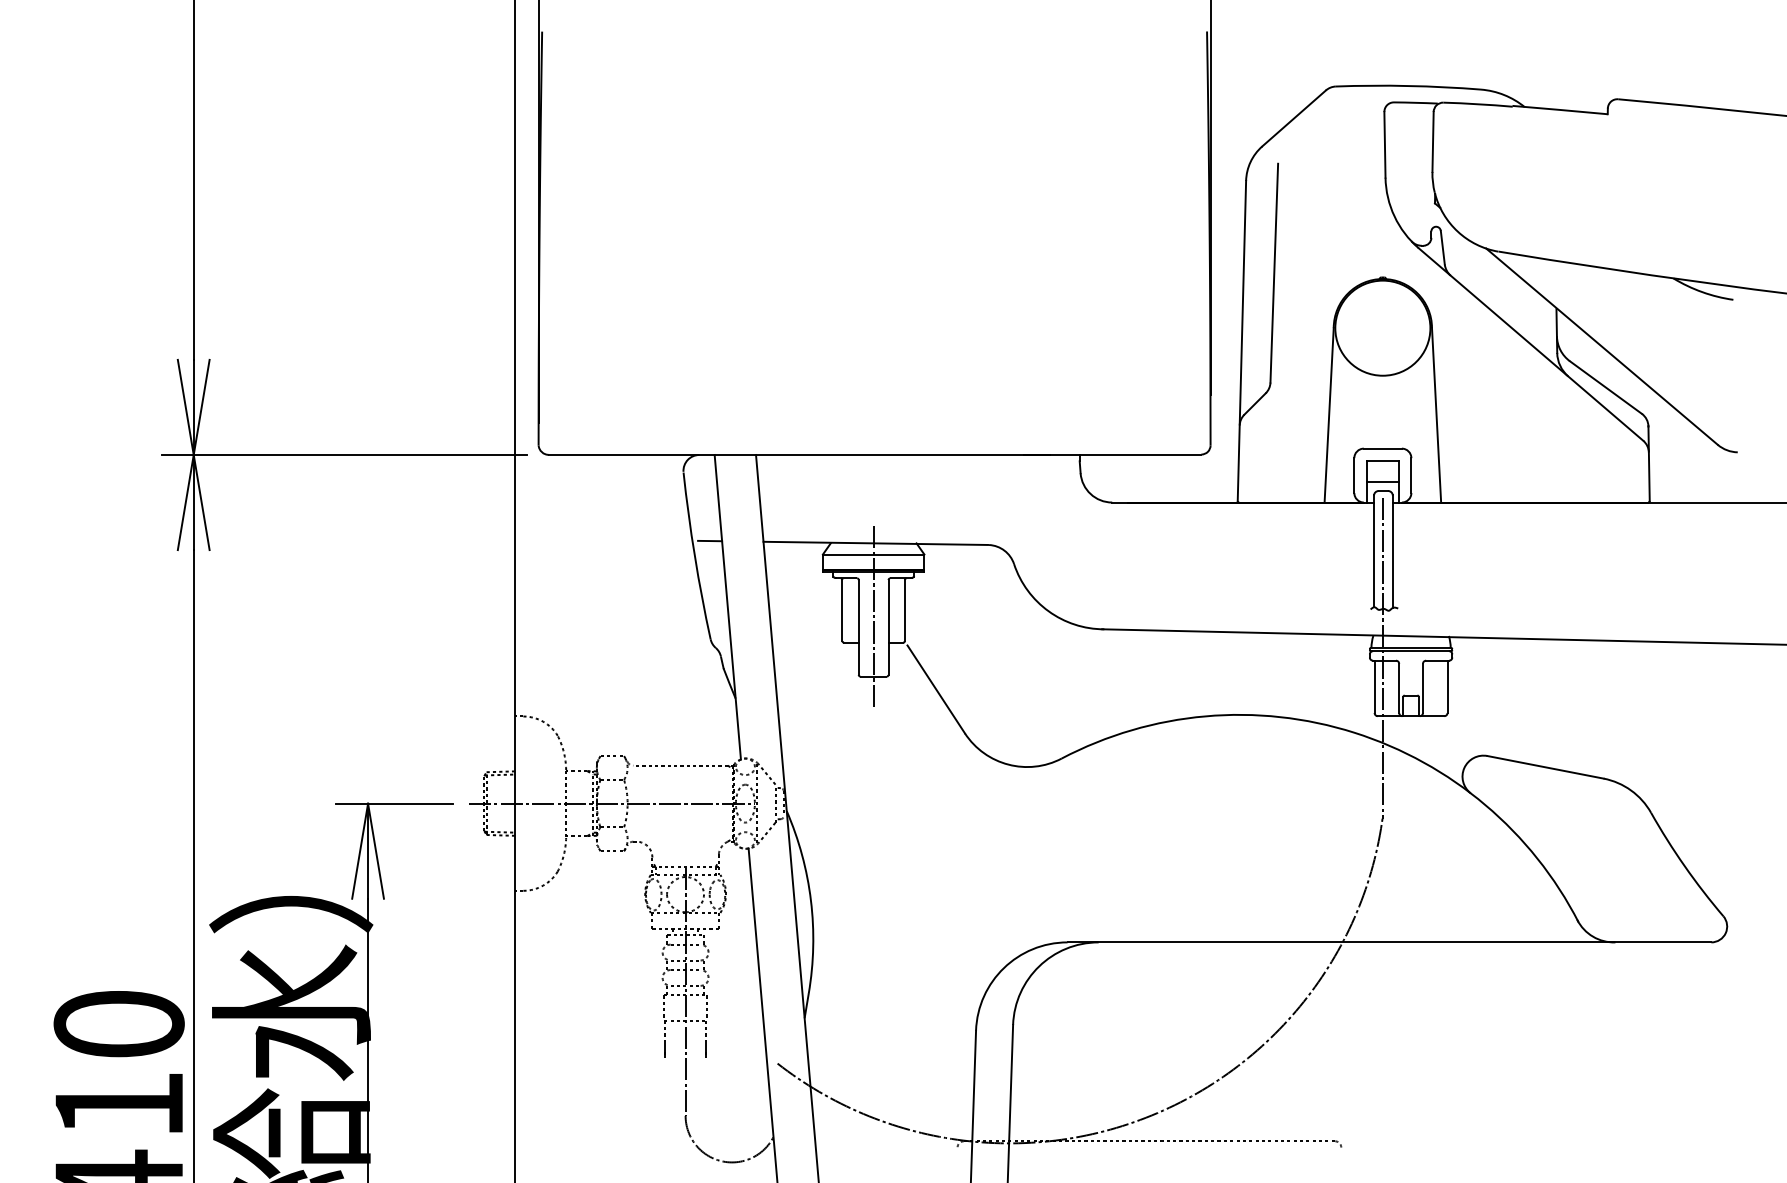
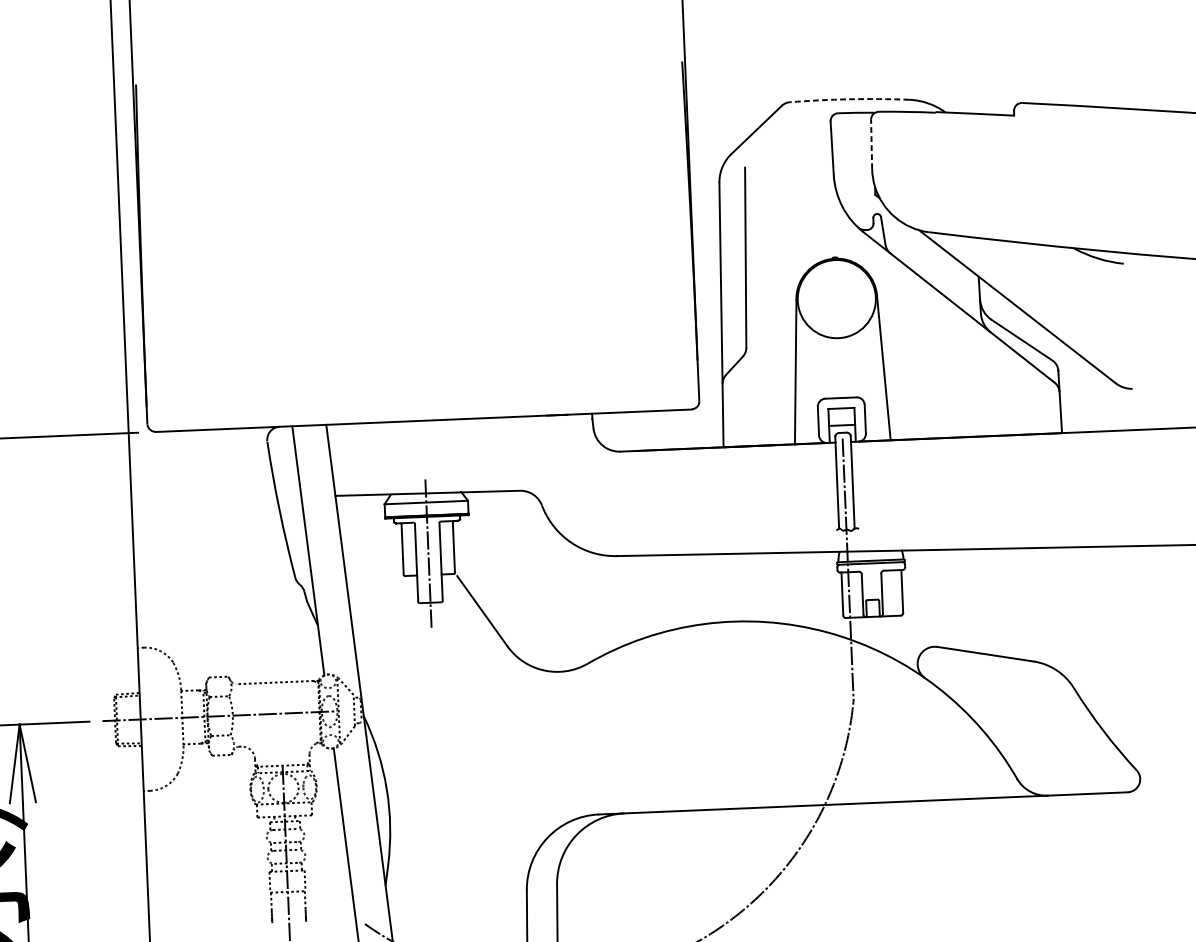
arc: (1408, 85) -> (849, 98), solid -> dashed
line: (1433, 141) -> (871, 144), solid -> dashed
line: (710, 540) -> (291, 496), removed

